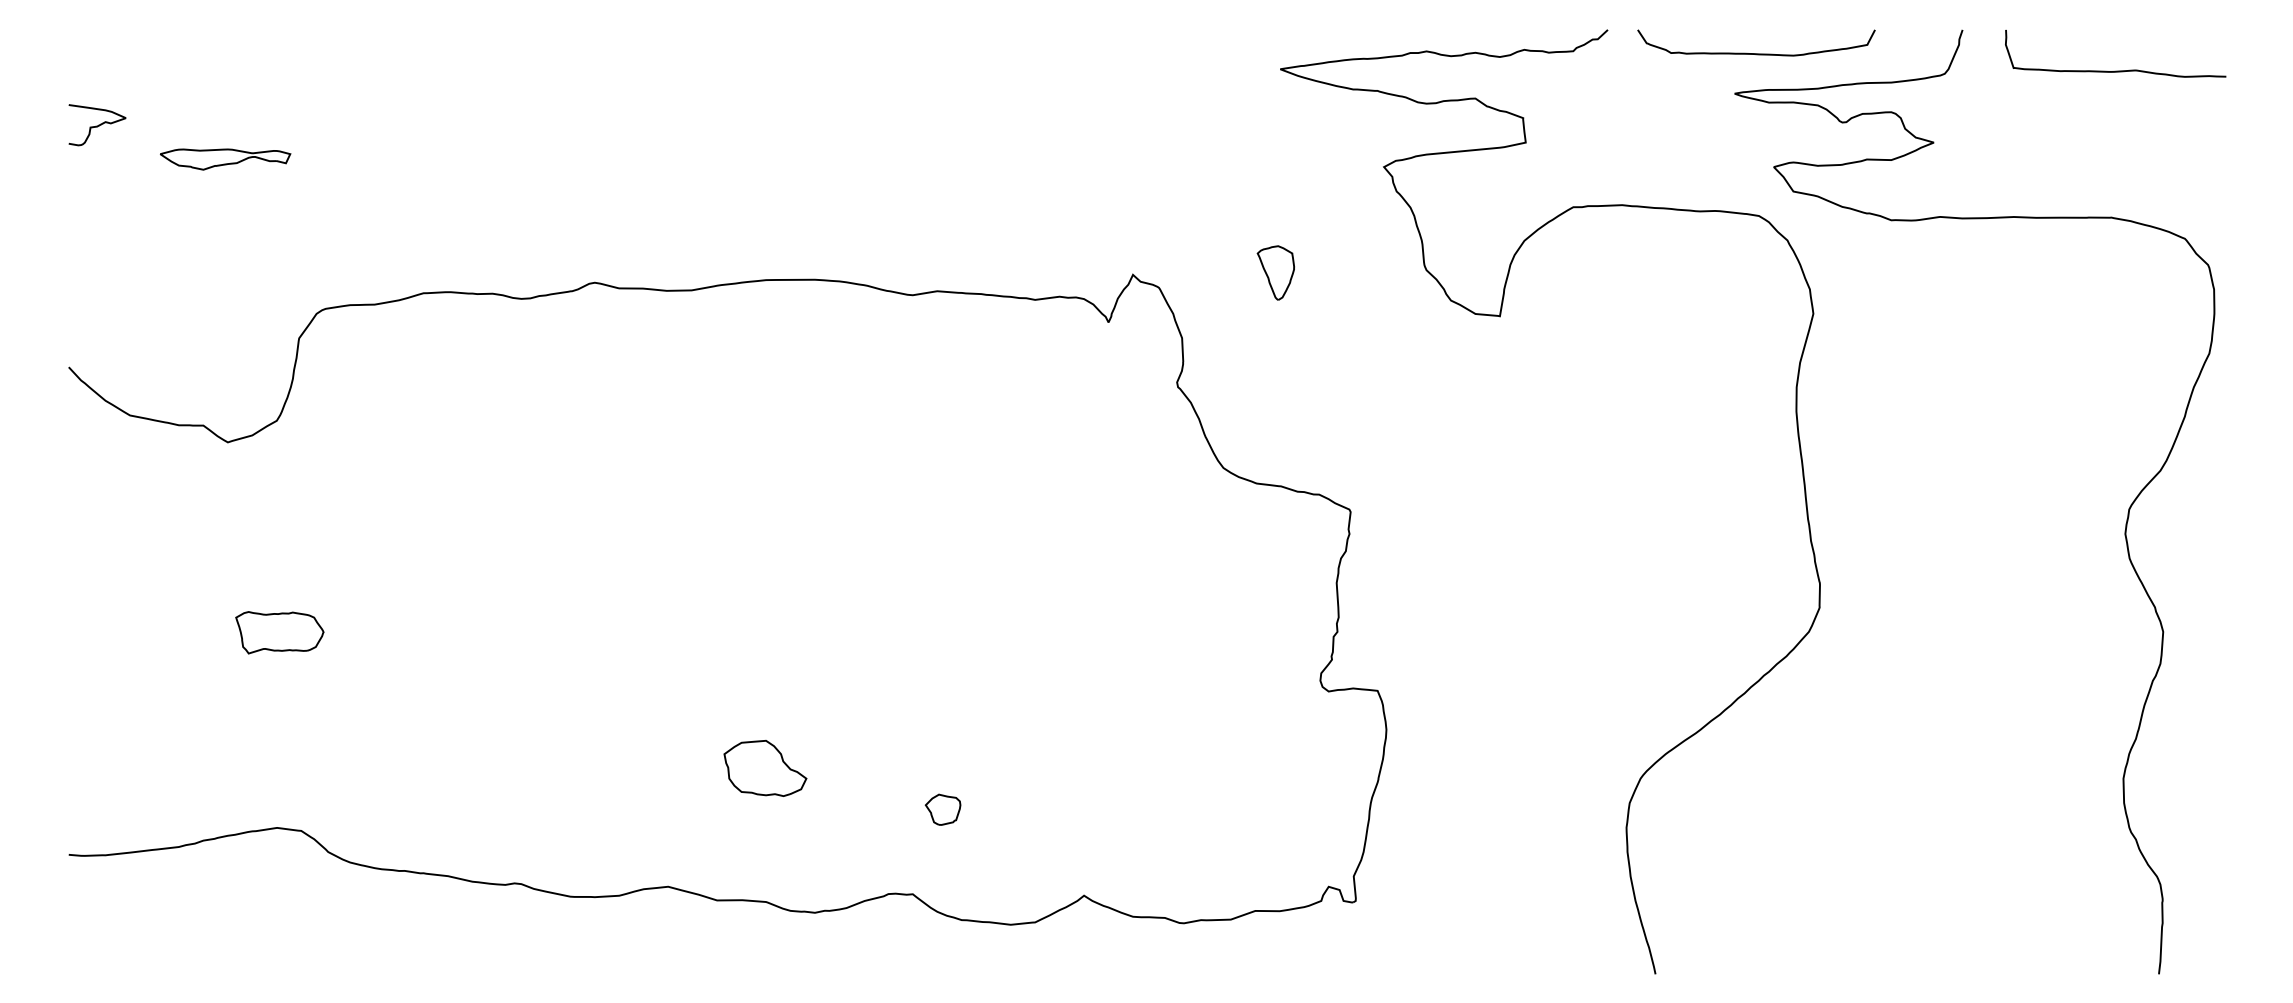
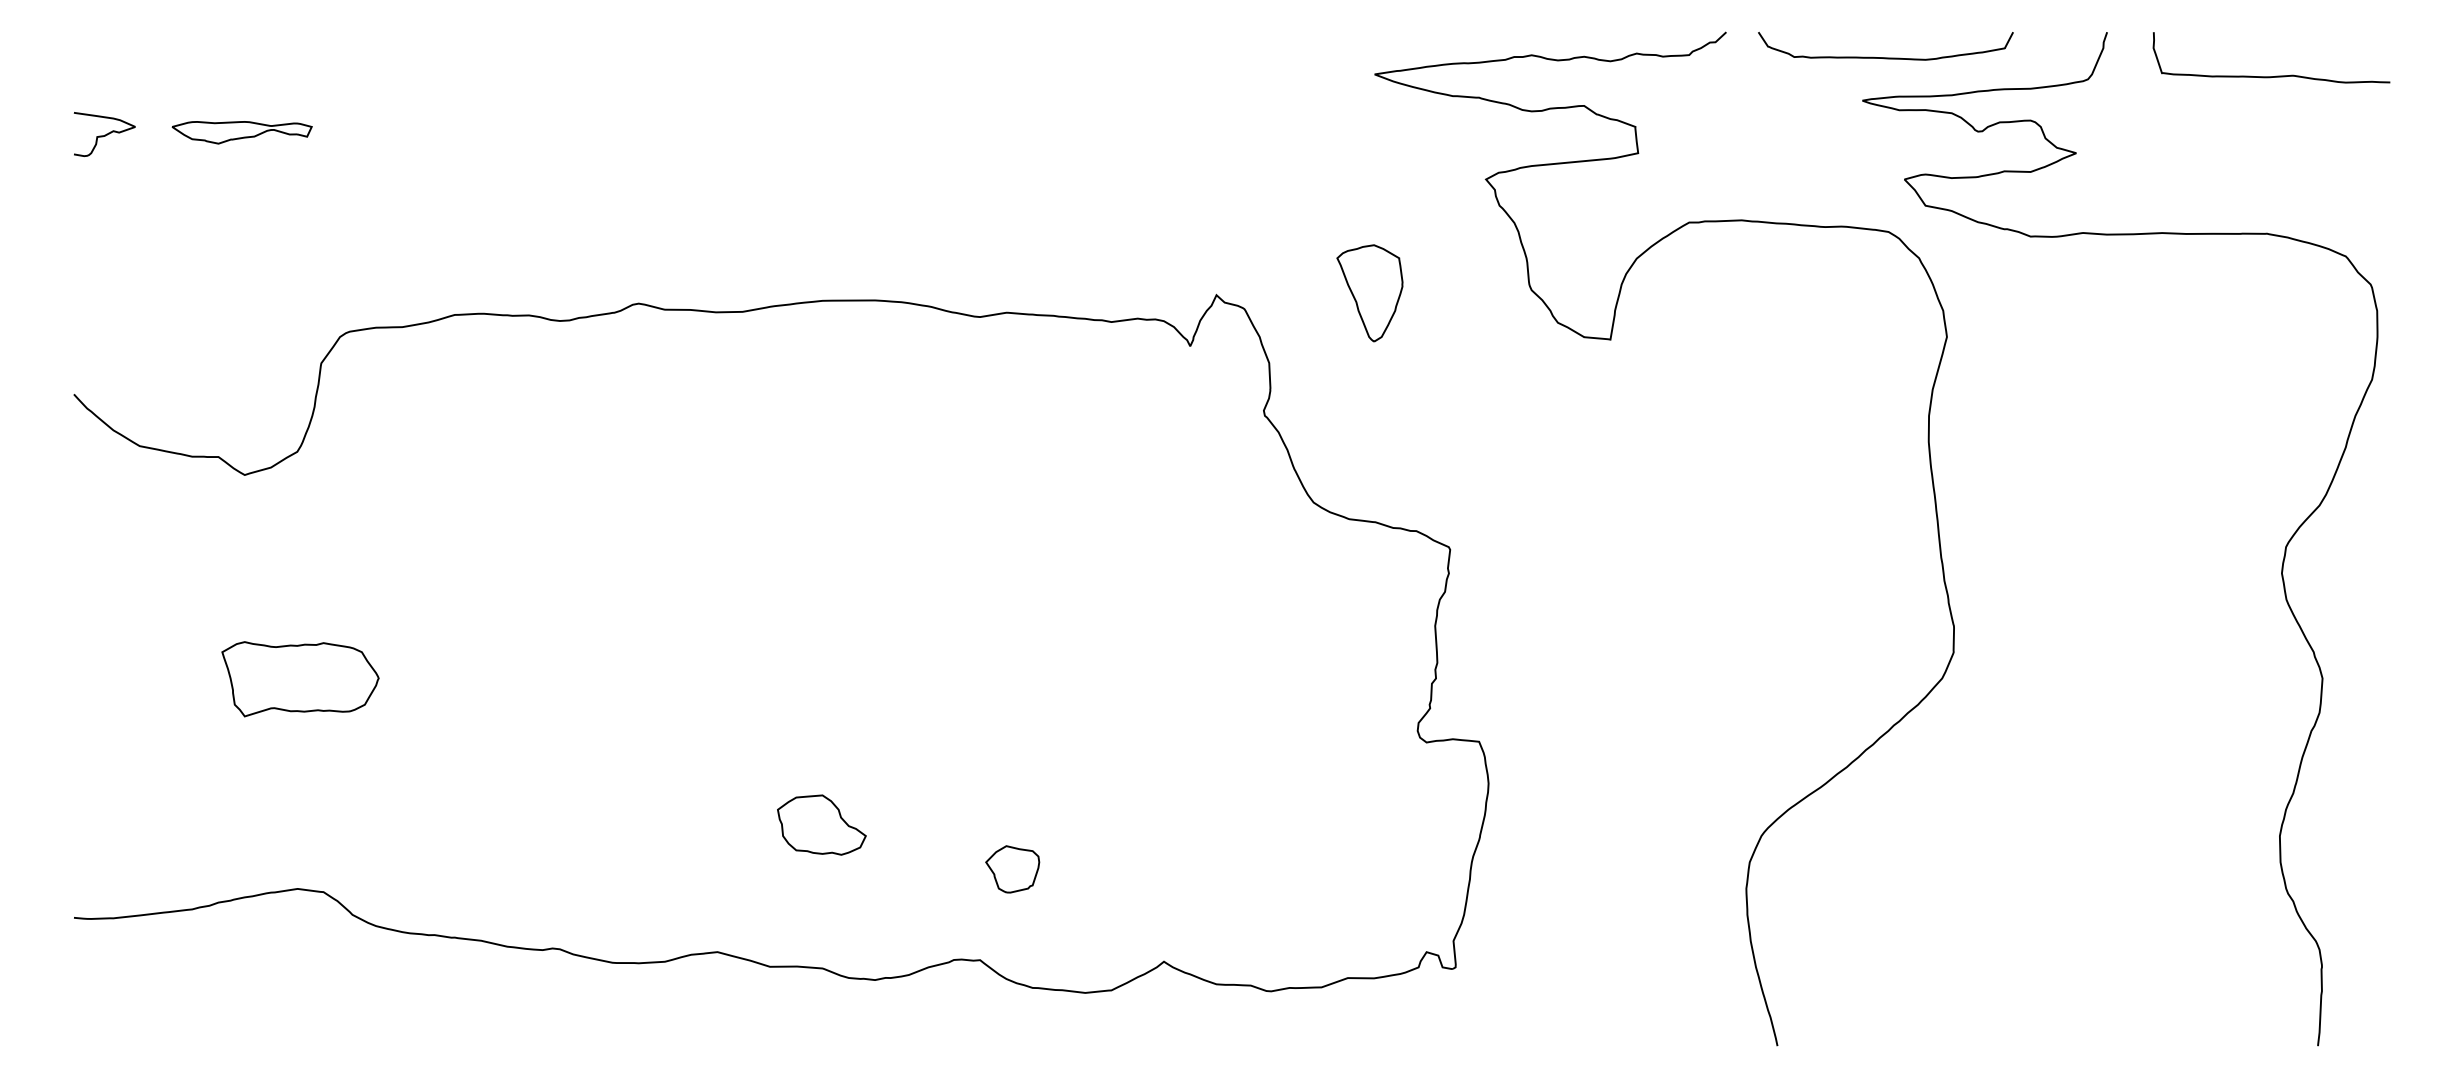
part: (225, 159) -> (242, 132), moved
part: (1275, 272) -> (1369, 292), size x1.67
part: (279, 632) -> (300, 679), size x1.67
part: (942, 809) -> (1011, 869), size x1.43

